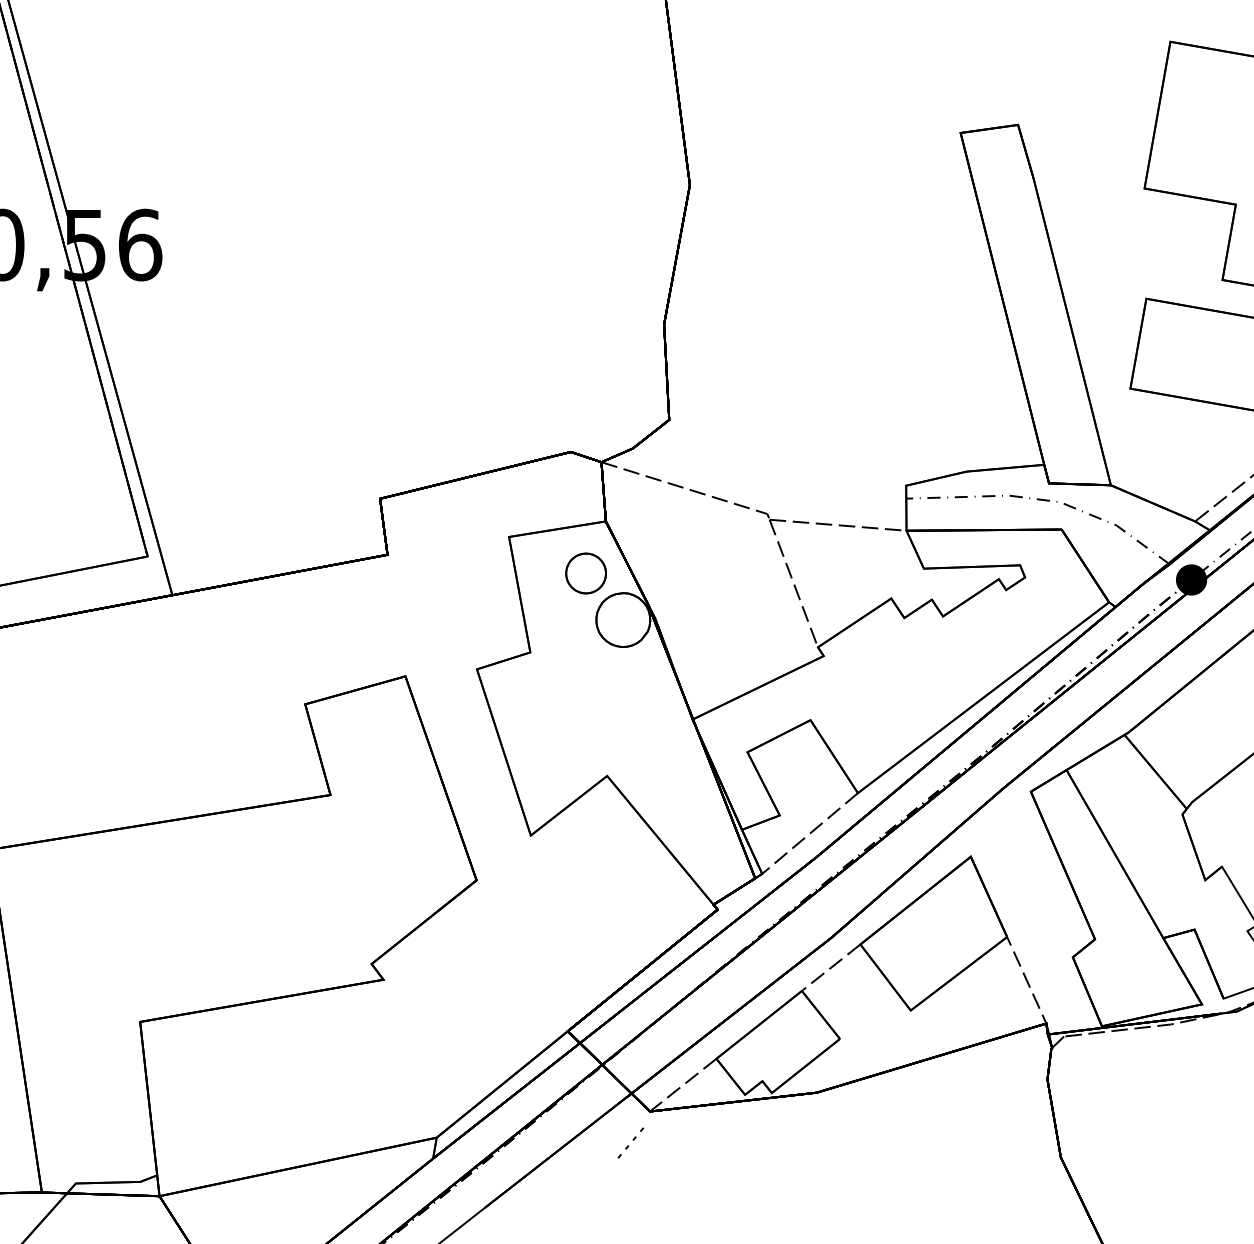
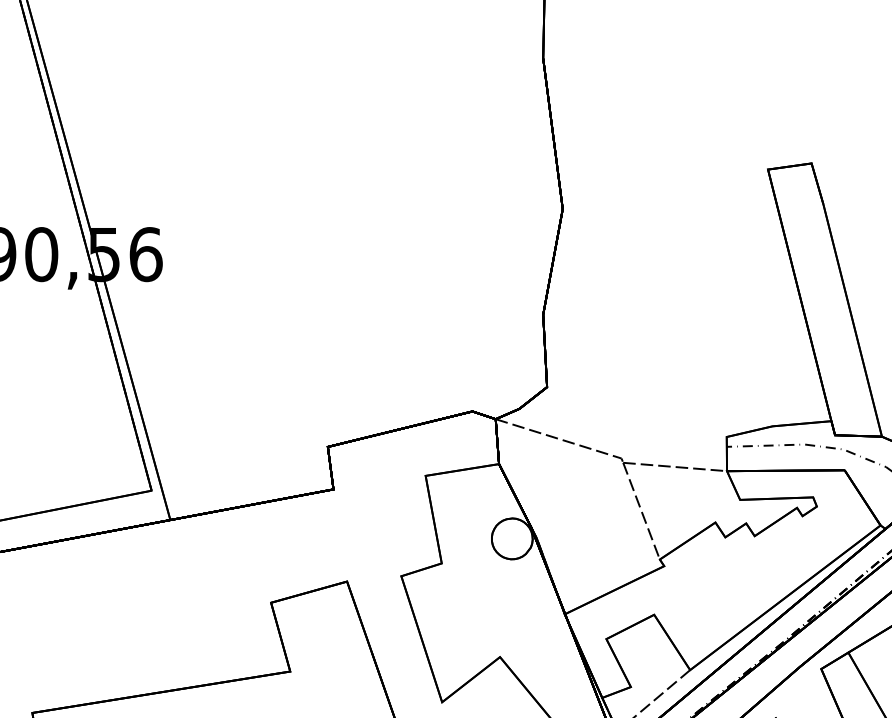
part: (585, 573) -> (483, 503), removed

